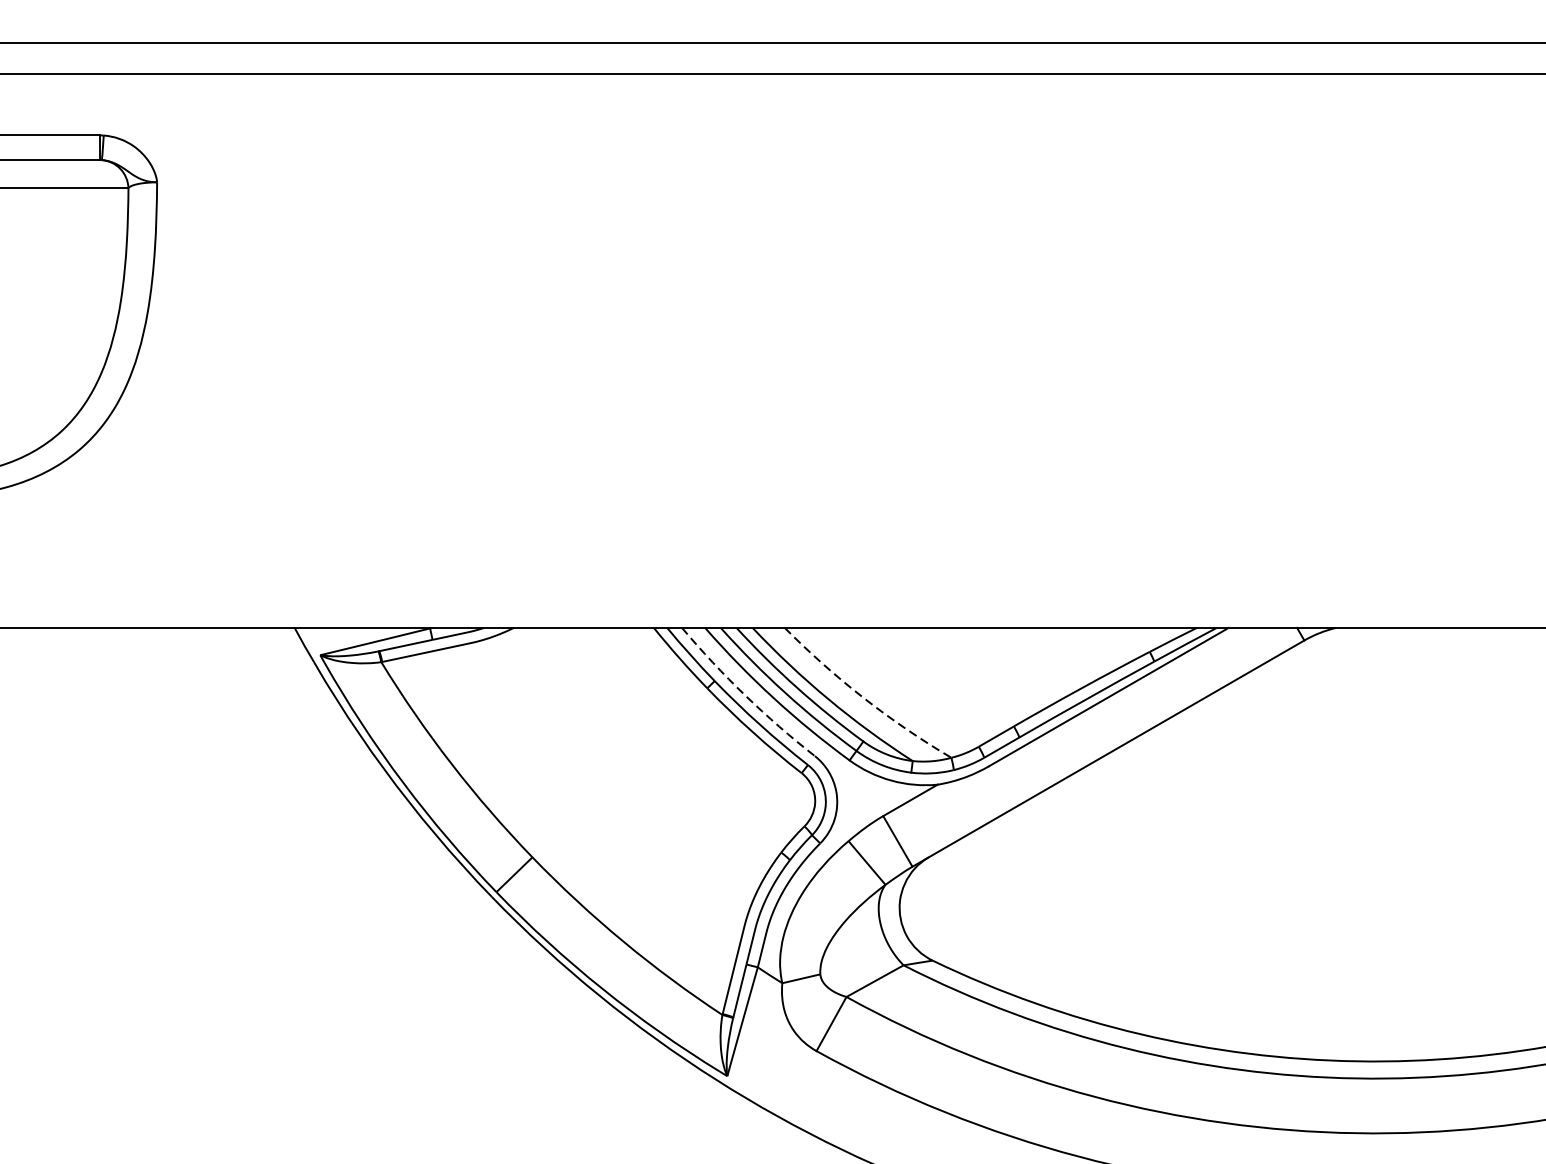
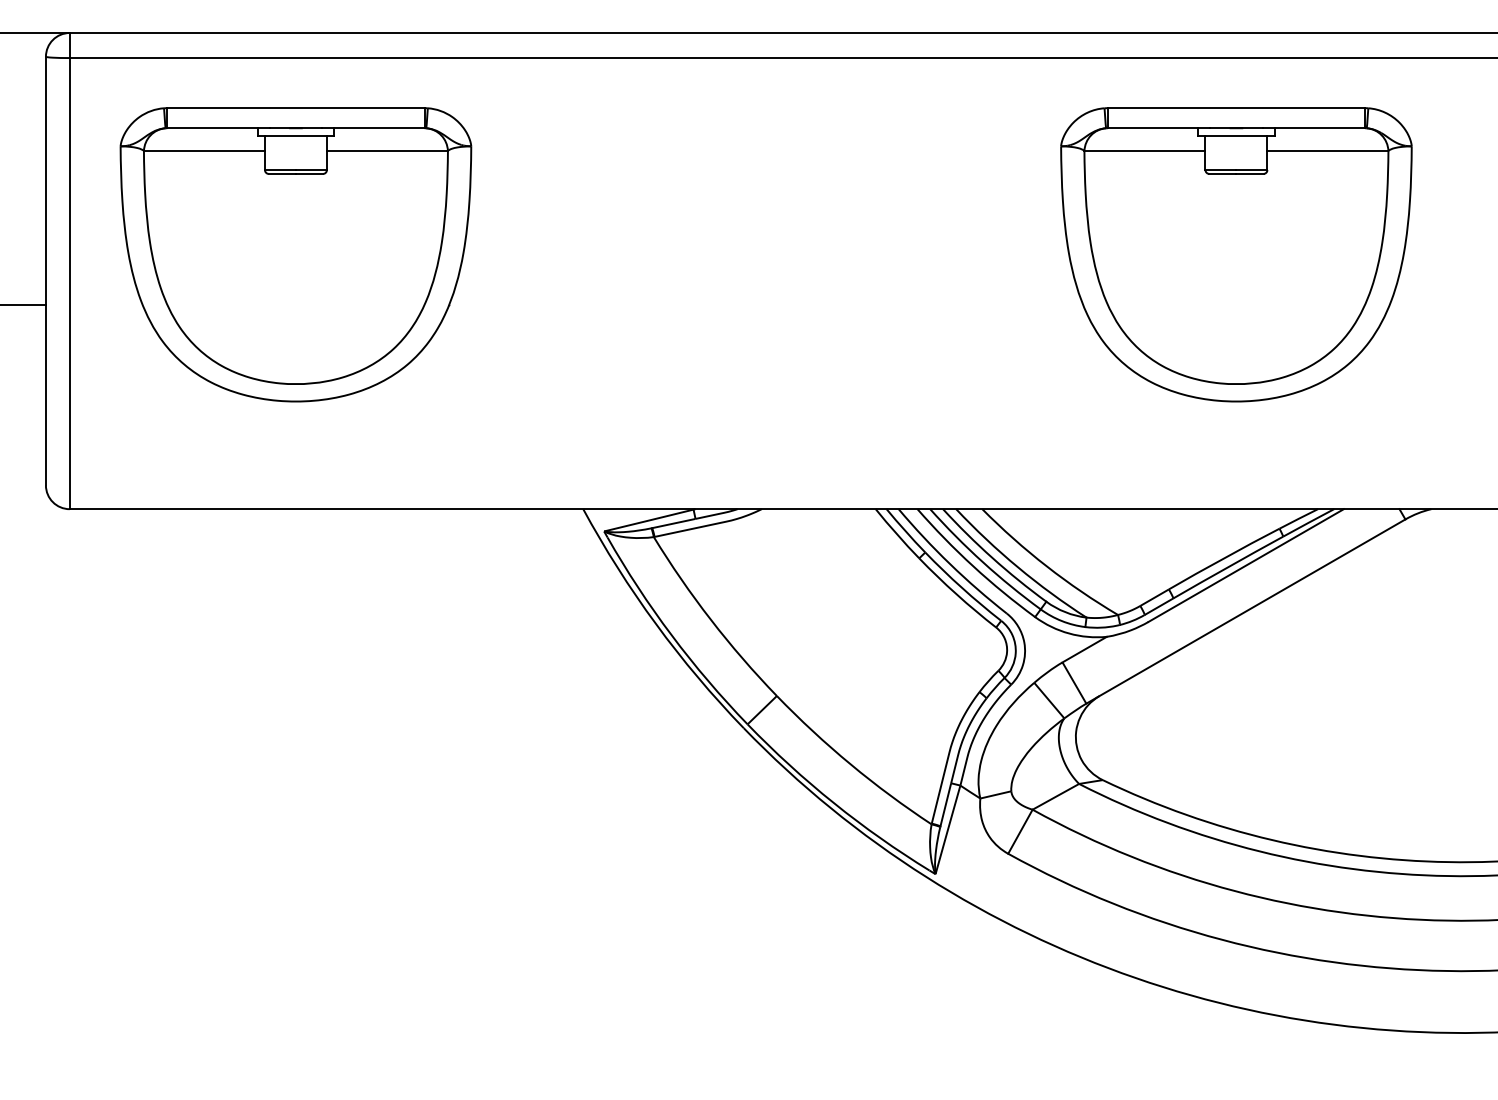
part: (1096, 315) -> (1236, 254), added
arc: (745, 695) -> (950, 564), dashed -> solid
arc: (863, 698) -> (1046, 566), dashed -> solid

